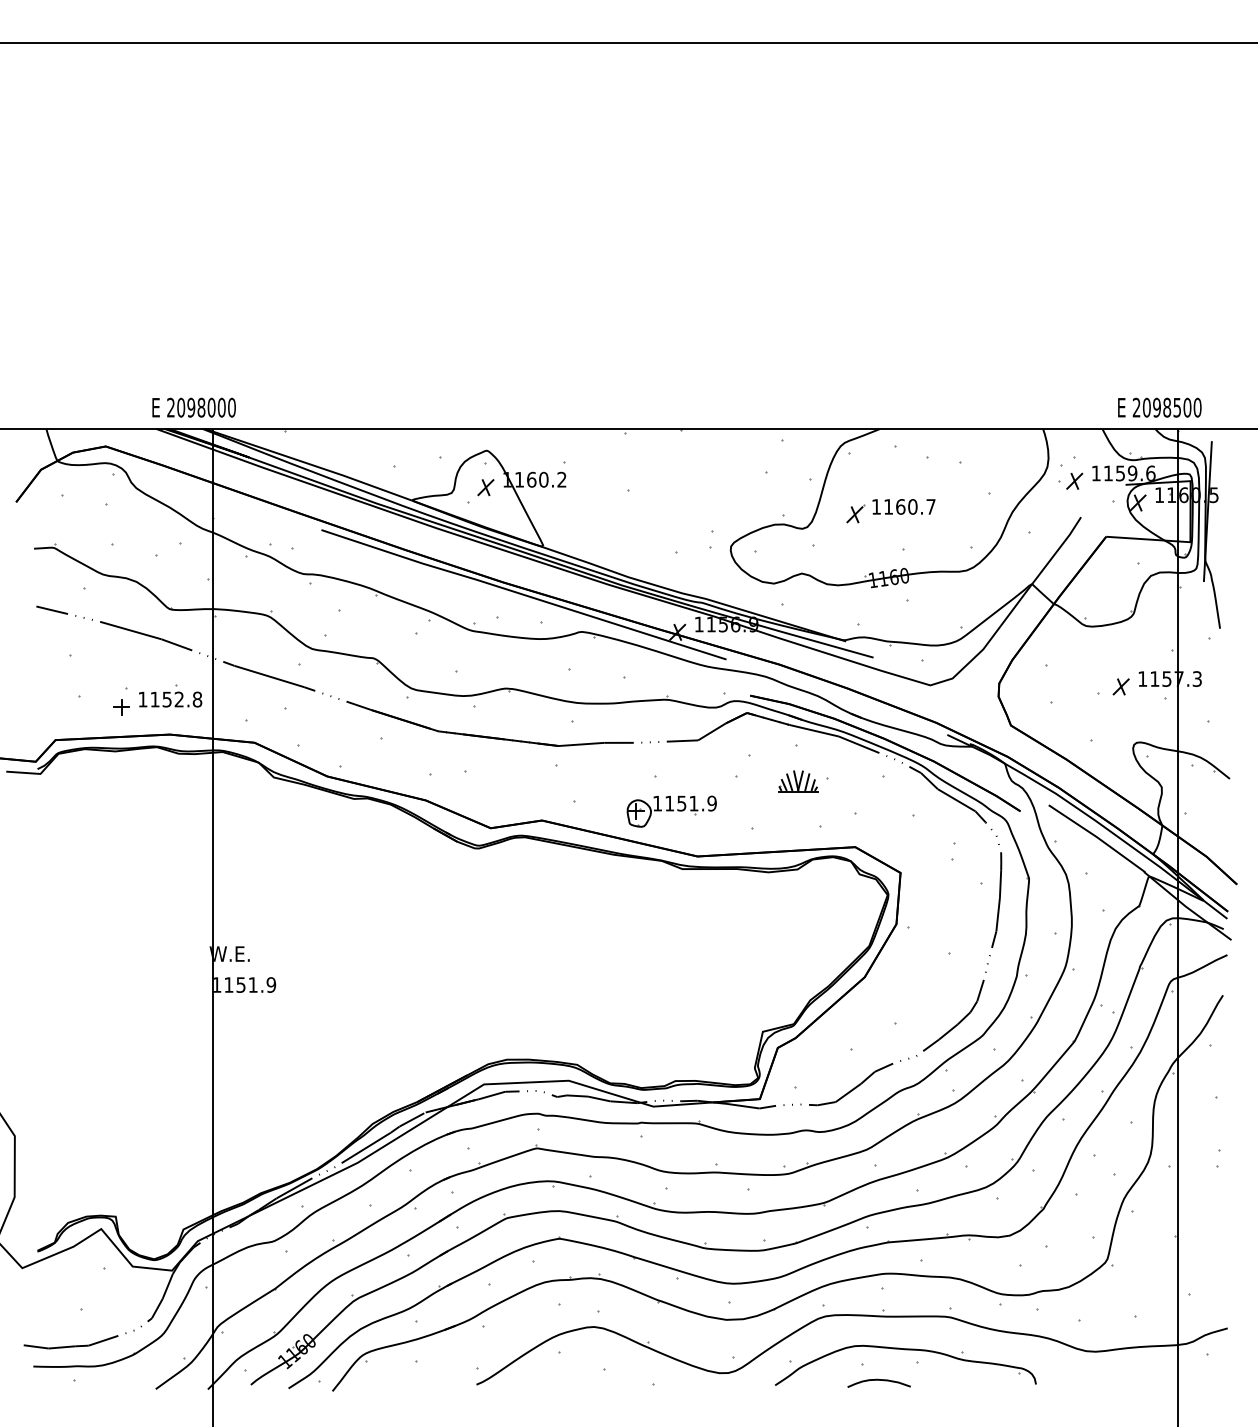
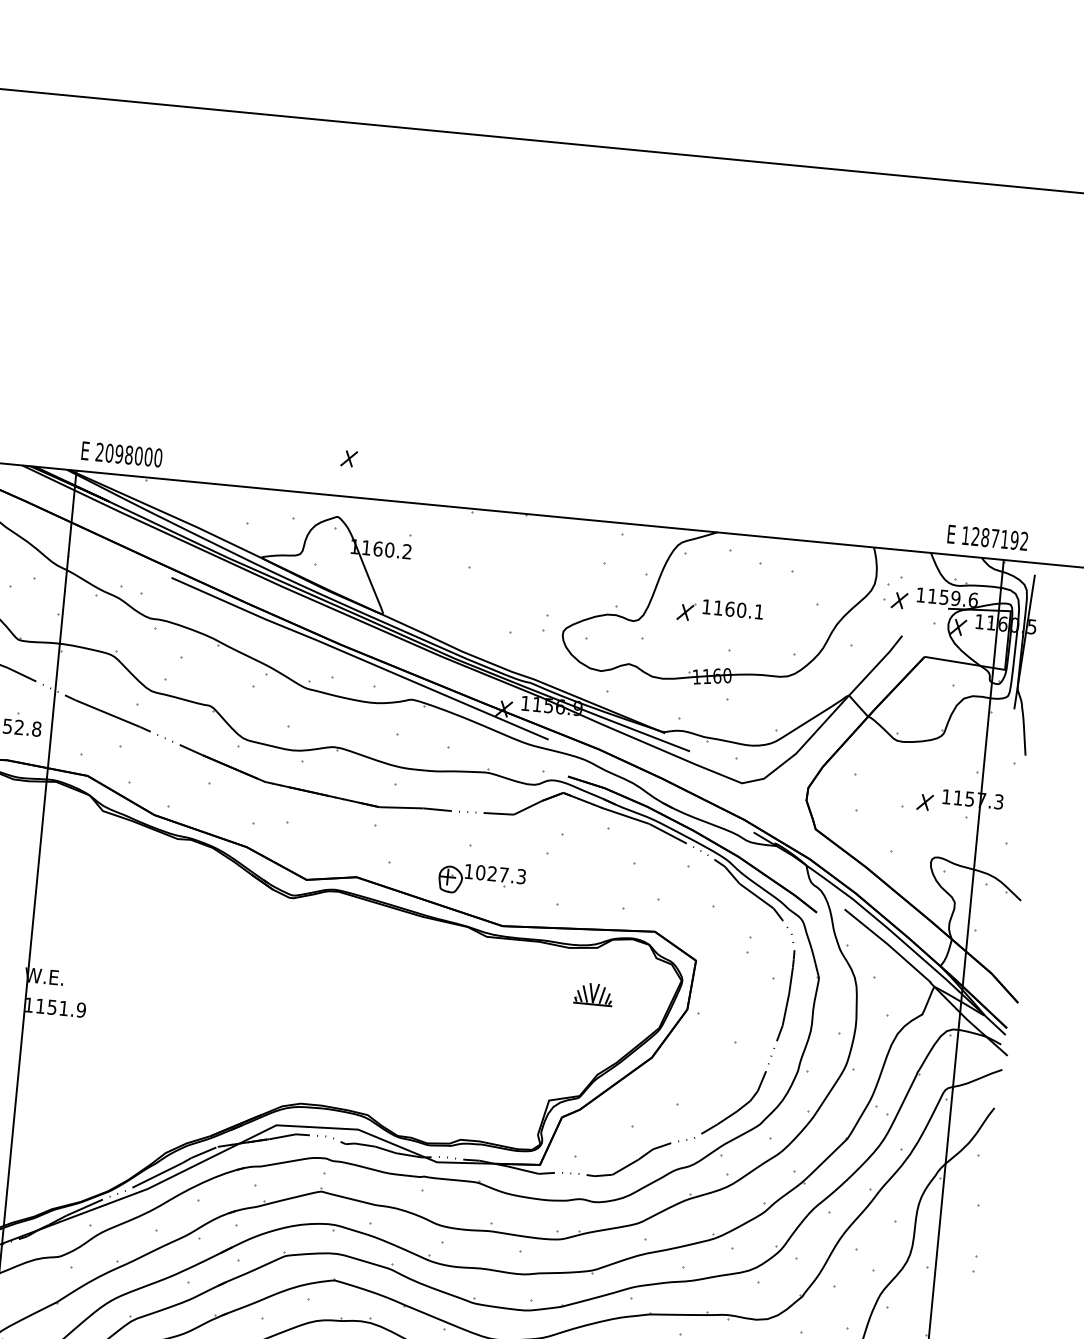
text: (193, 407) -> (121, 454), moved
text: (1166, 407) -> (994, 538), 2098500 -> 1287192
part: (485, 487) -> (348, 458), moved
text: (930, 506) -> (758, 611), 1160.7 -> 1160.1
part: (798, 781) -> (593, 994), moved
text: (690, 803) -> (500, 874), 1151.9 -> 1027.3

